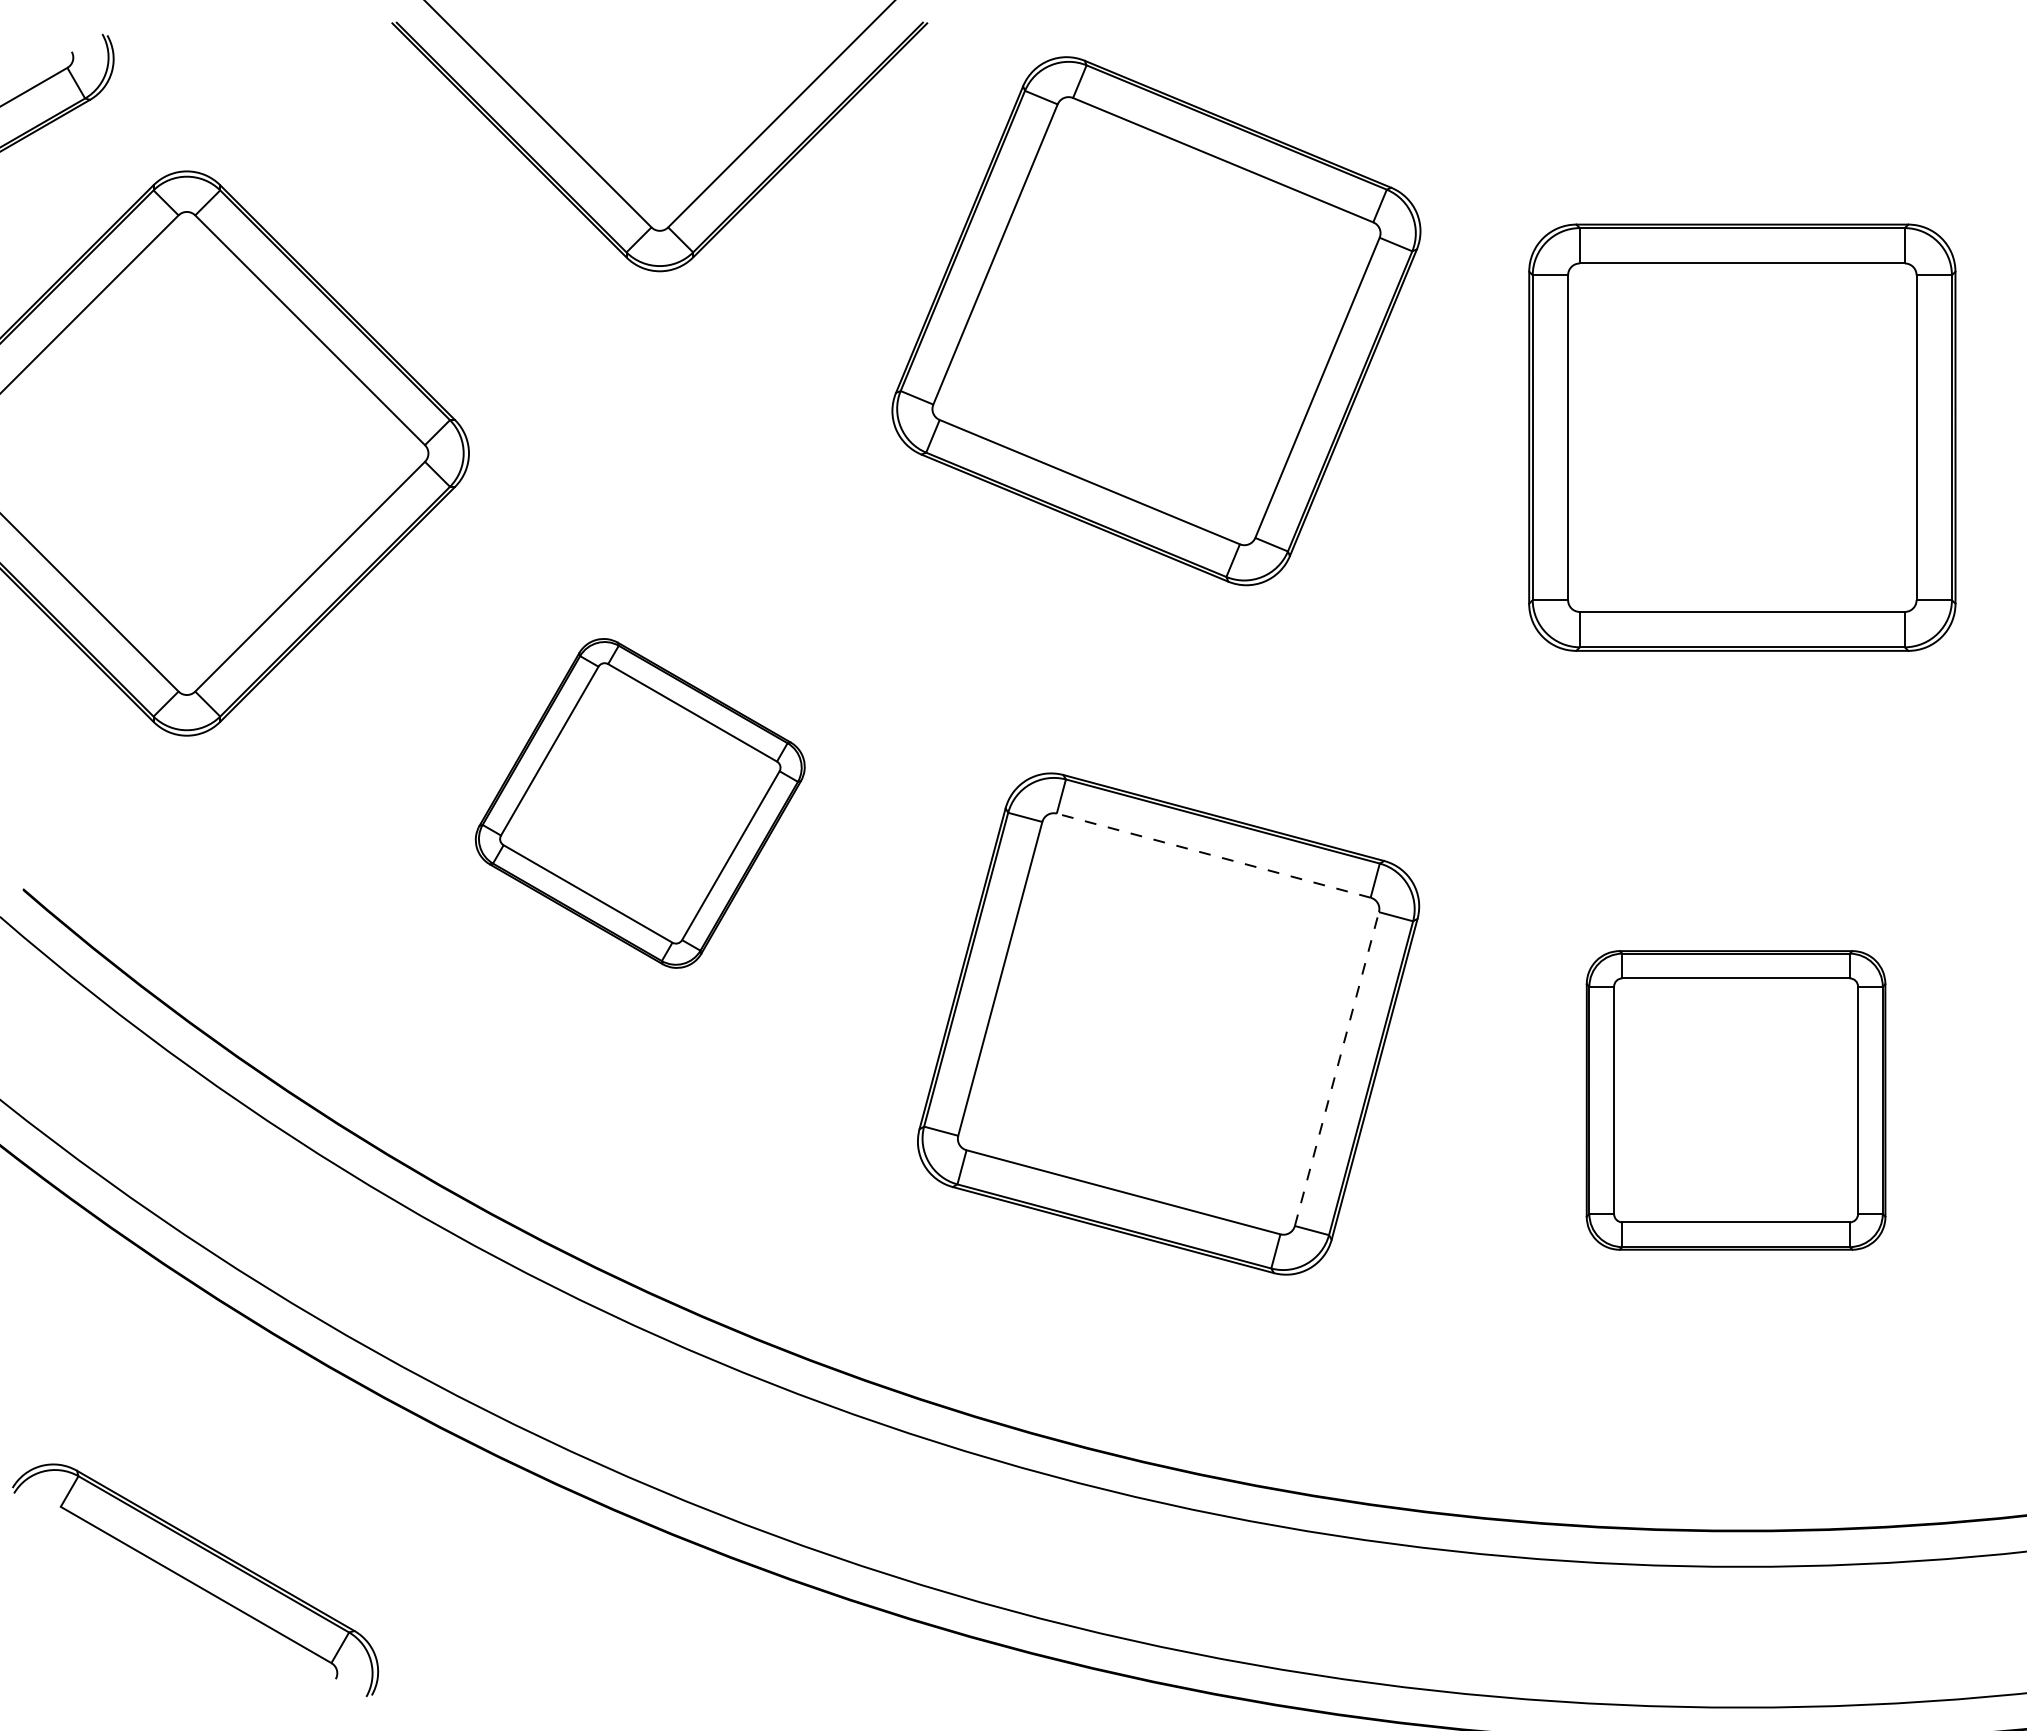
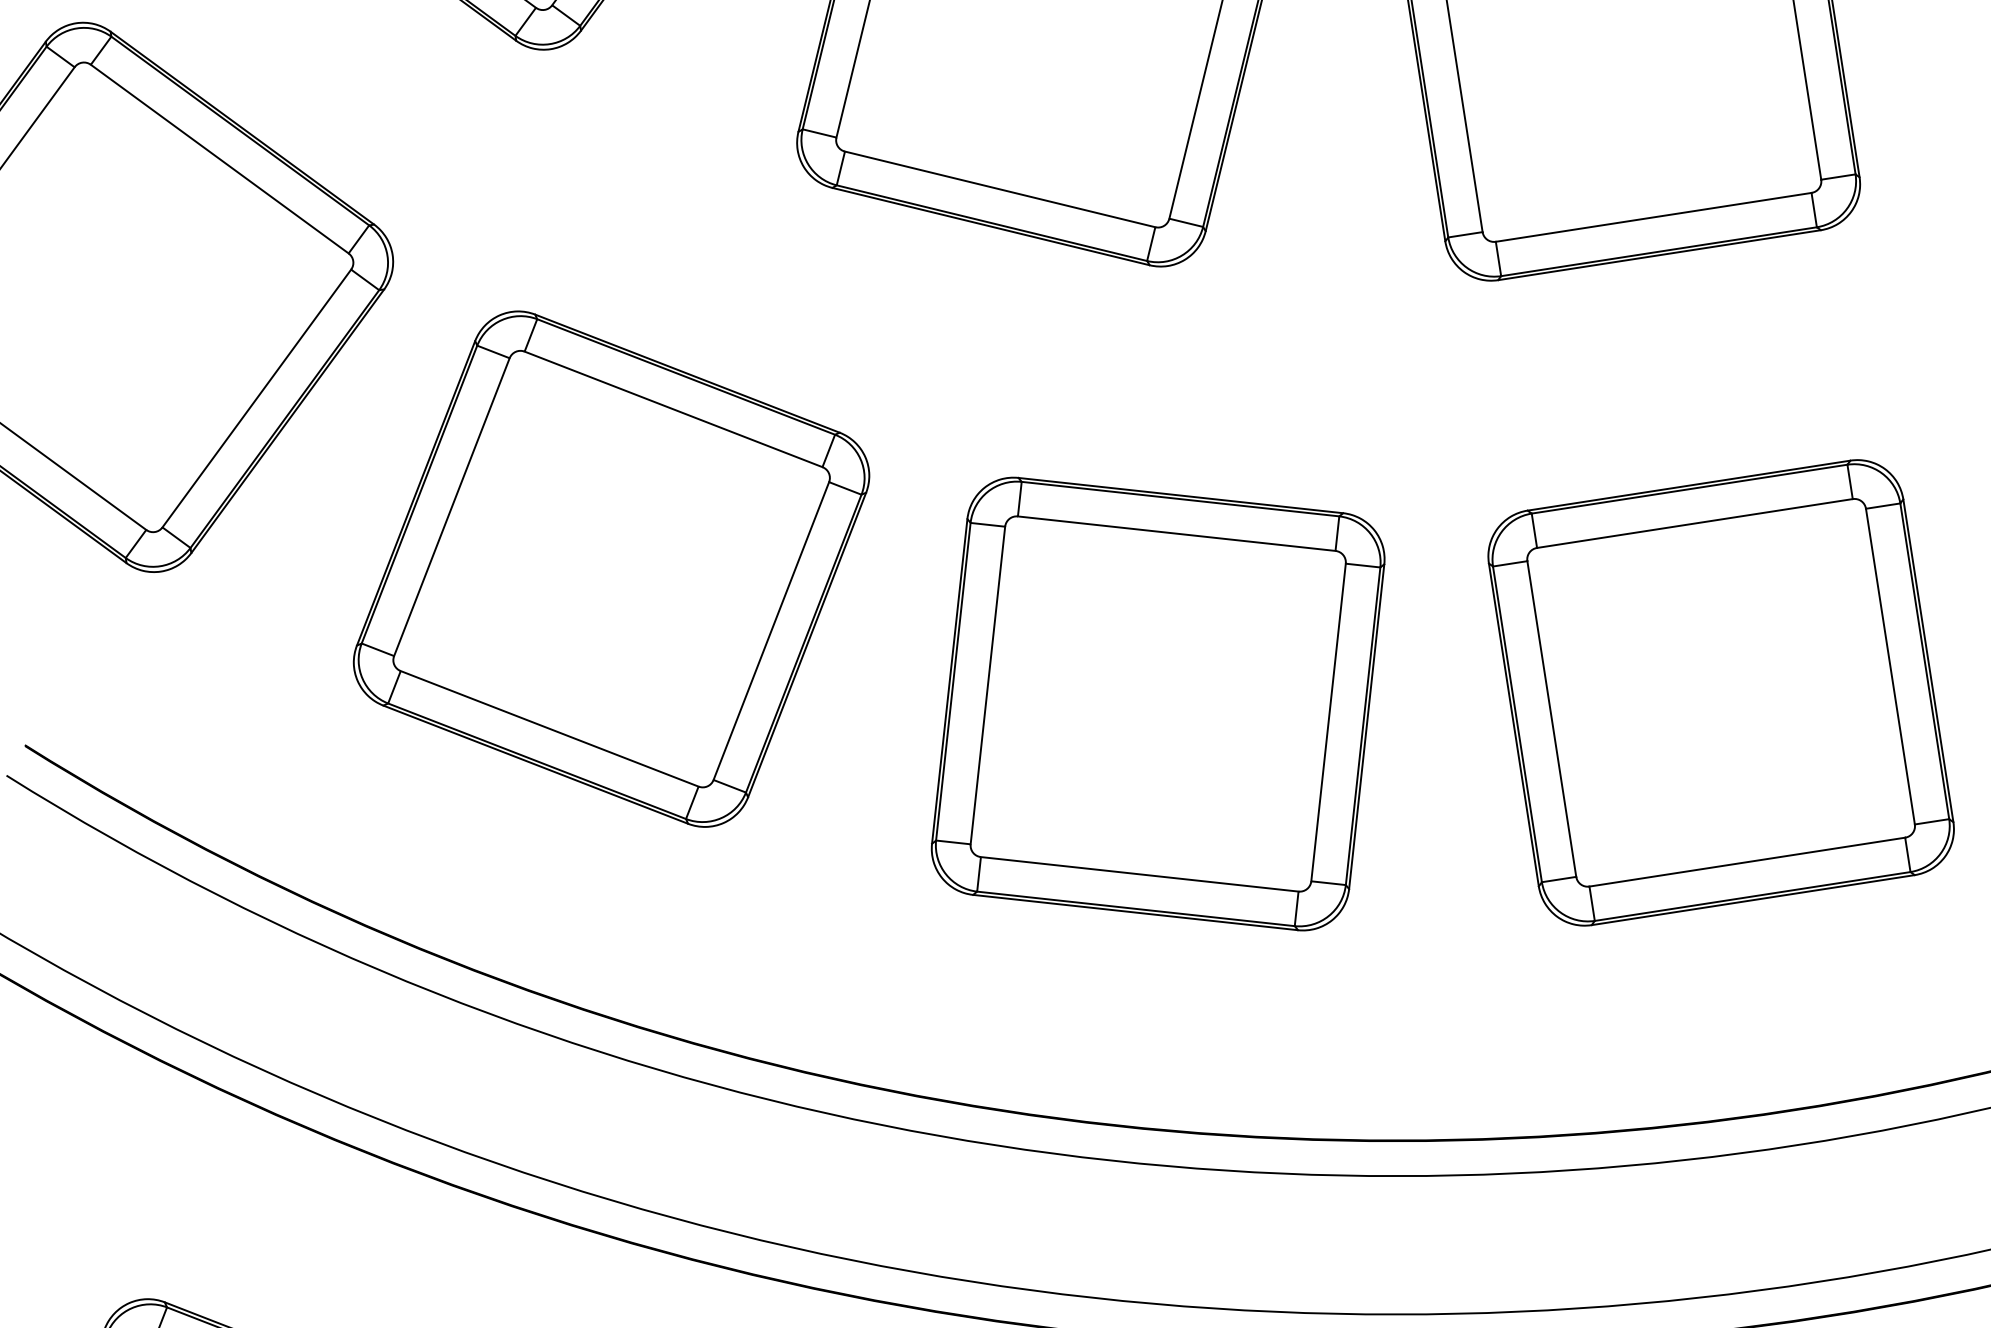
part: (640, 803) -> (611, 569), size x1.67
line: (1213, 855) -> (1176, 533), dashed -> solid
line: (1337, 1068) -> (1329, 721), dashed -> solid
part: (1735, 1100) -> (1720, 693), size x1.43

